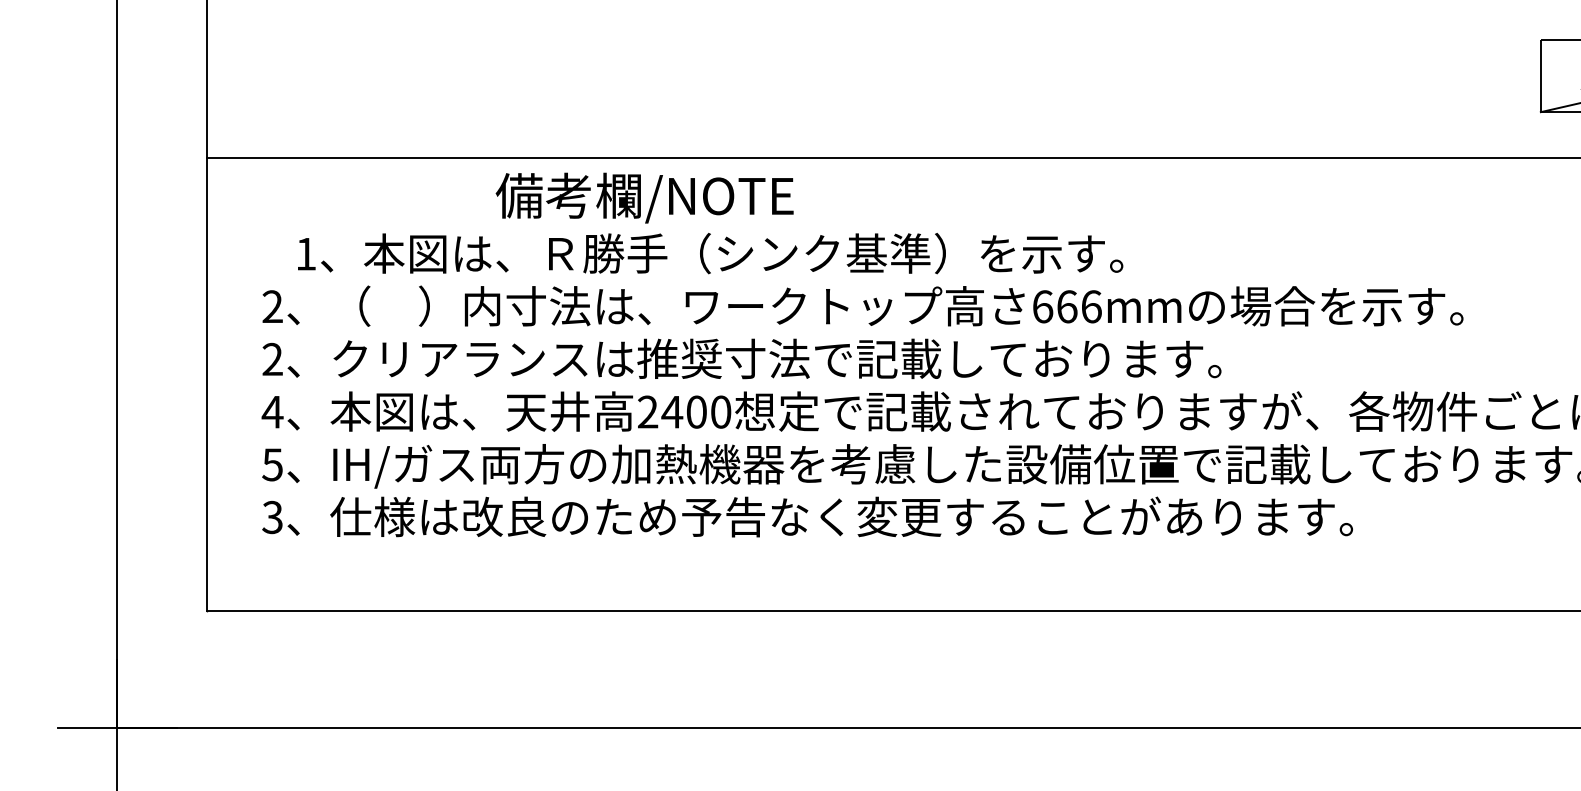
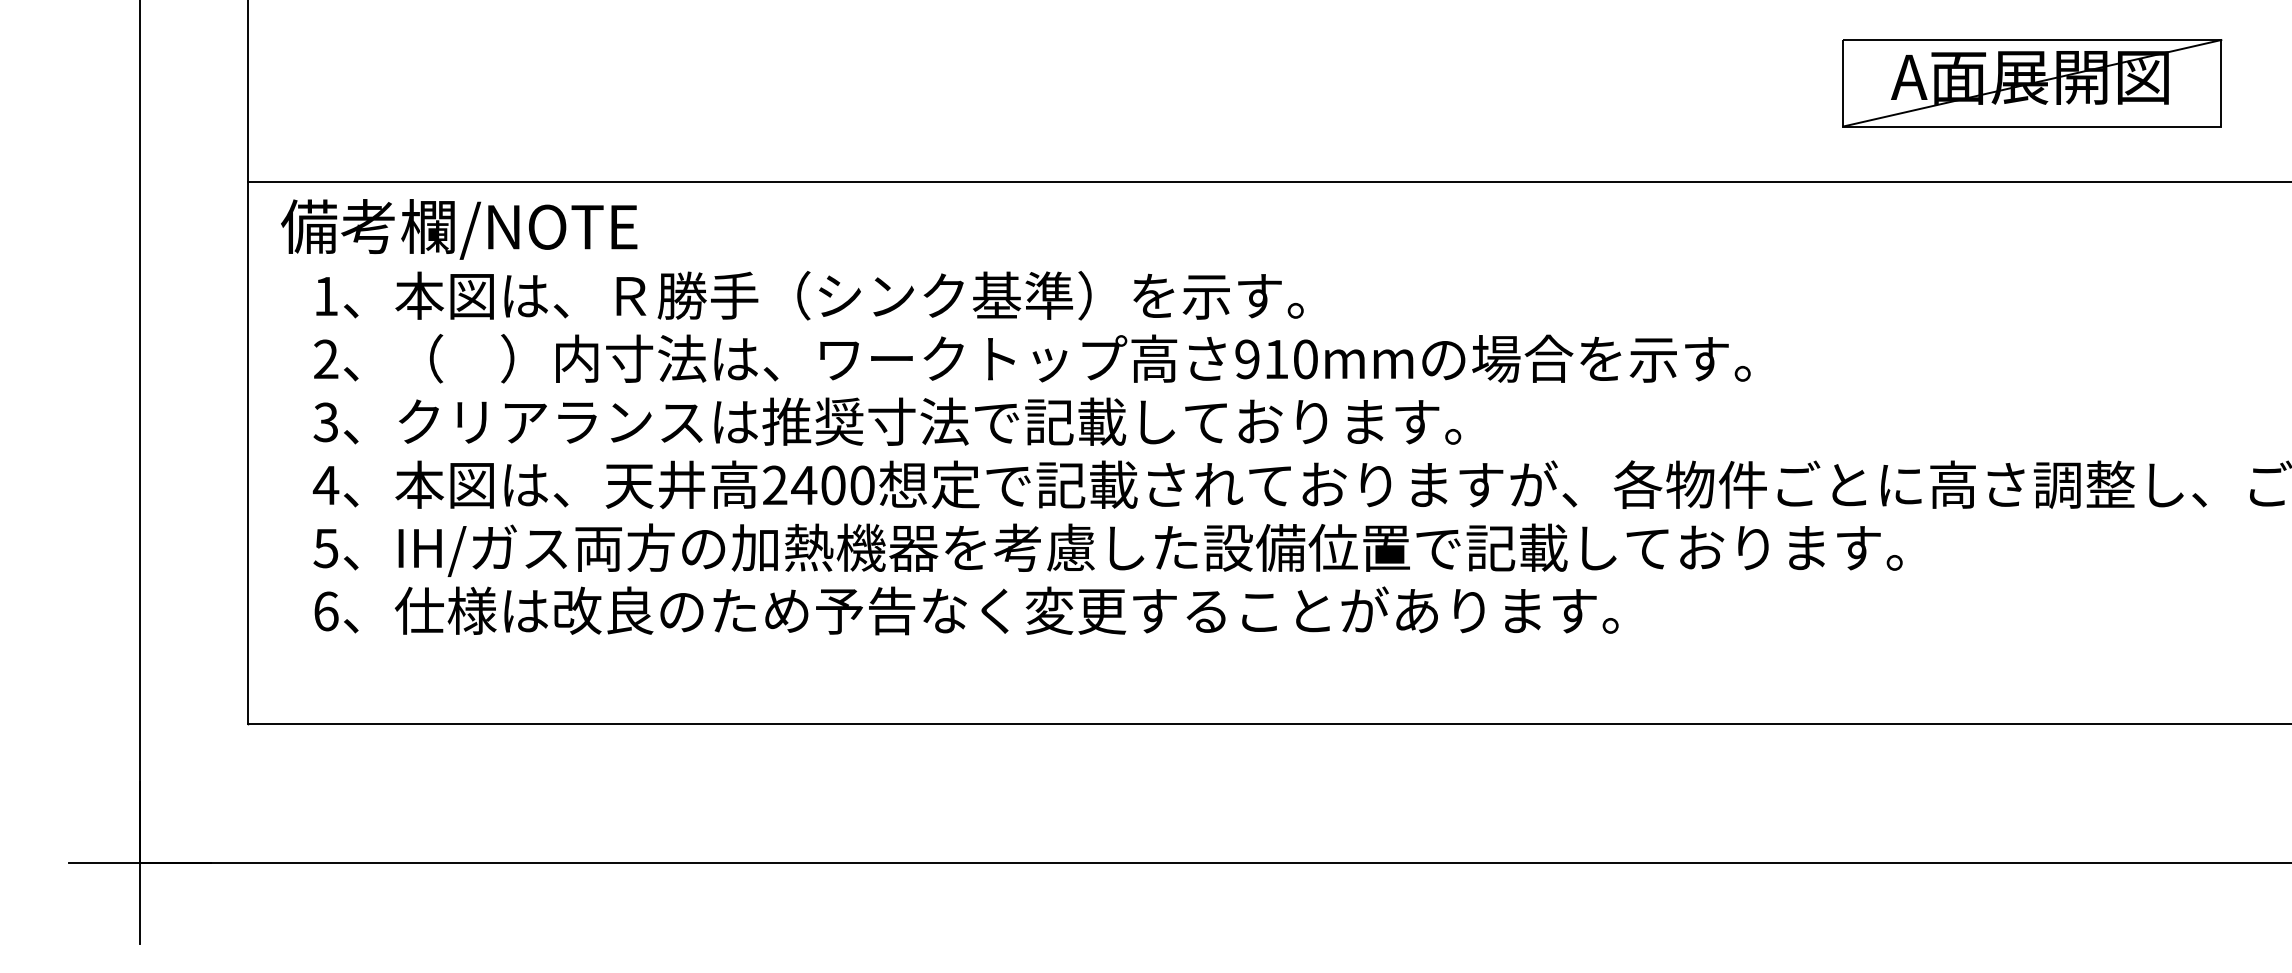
text: (644, 198) -> (459, 229), moved
text: (710, 253) -> (809, 295), moved
text: (1067, 306) -> (1276, 359), 666mm -> 910mm
text: (272, 359) -> (325, 422), 2 -> 3
text: (272, 517) -> (325, 611), 3 -> 6

